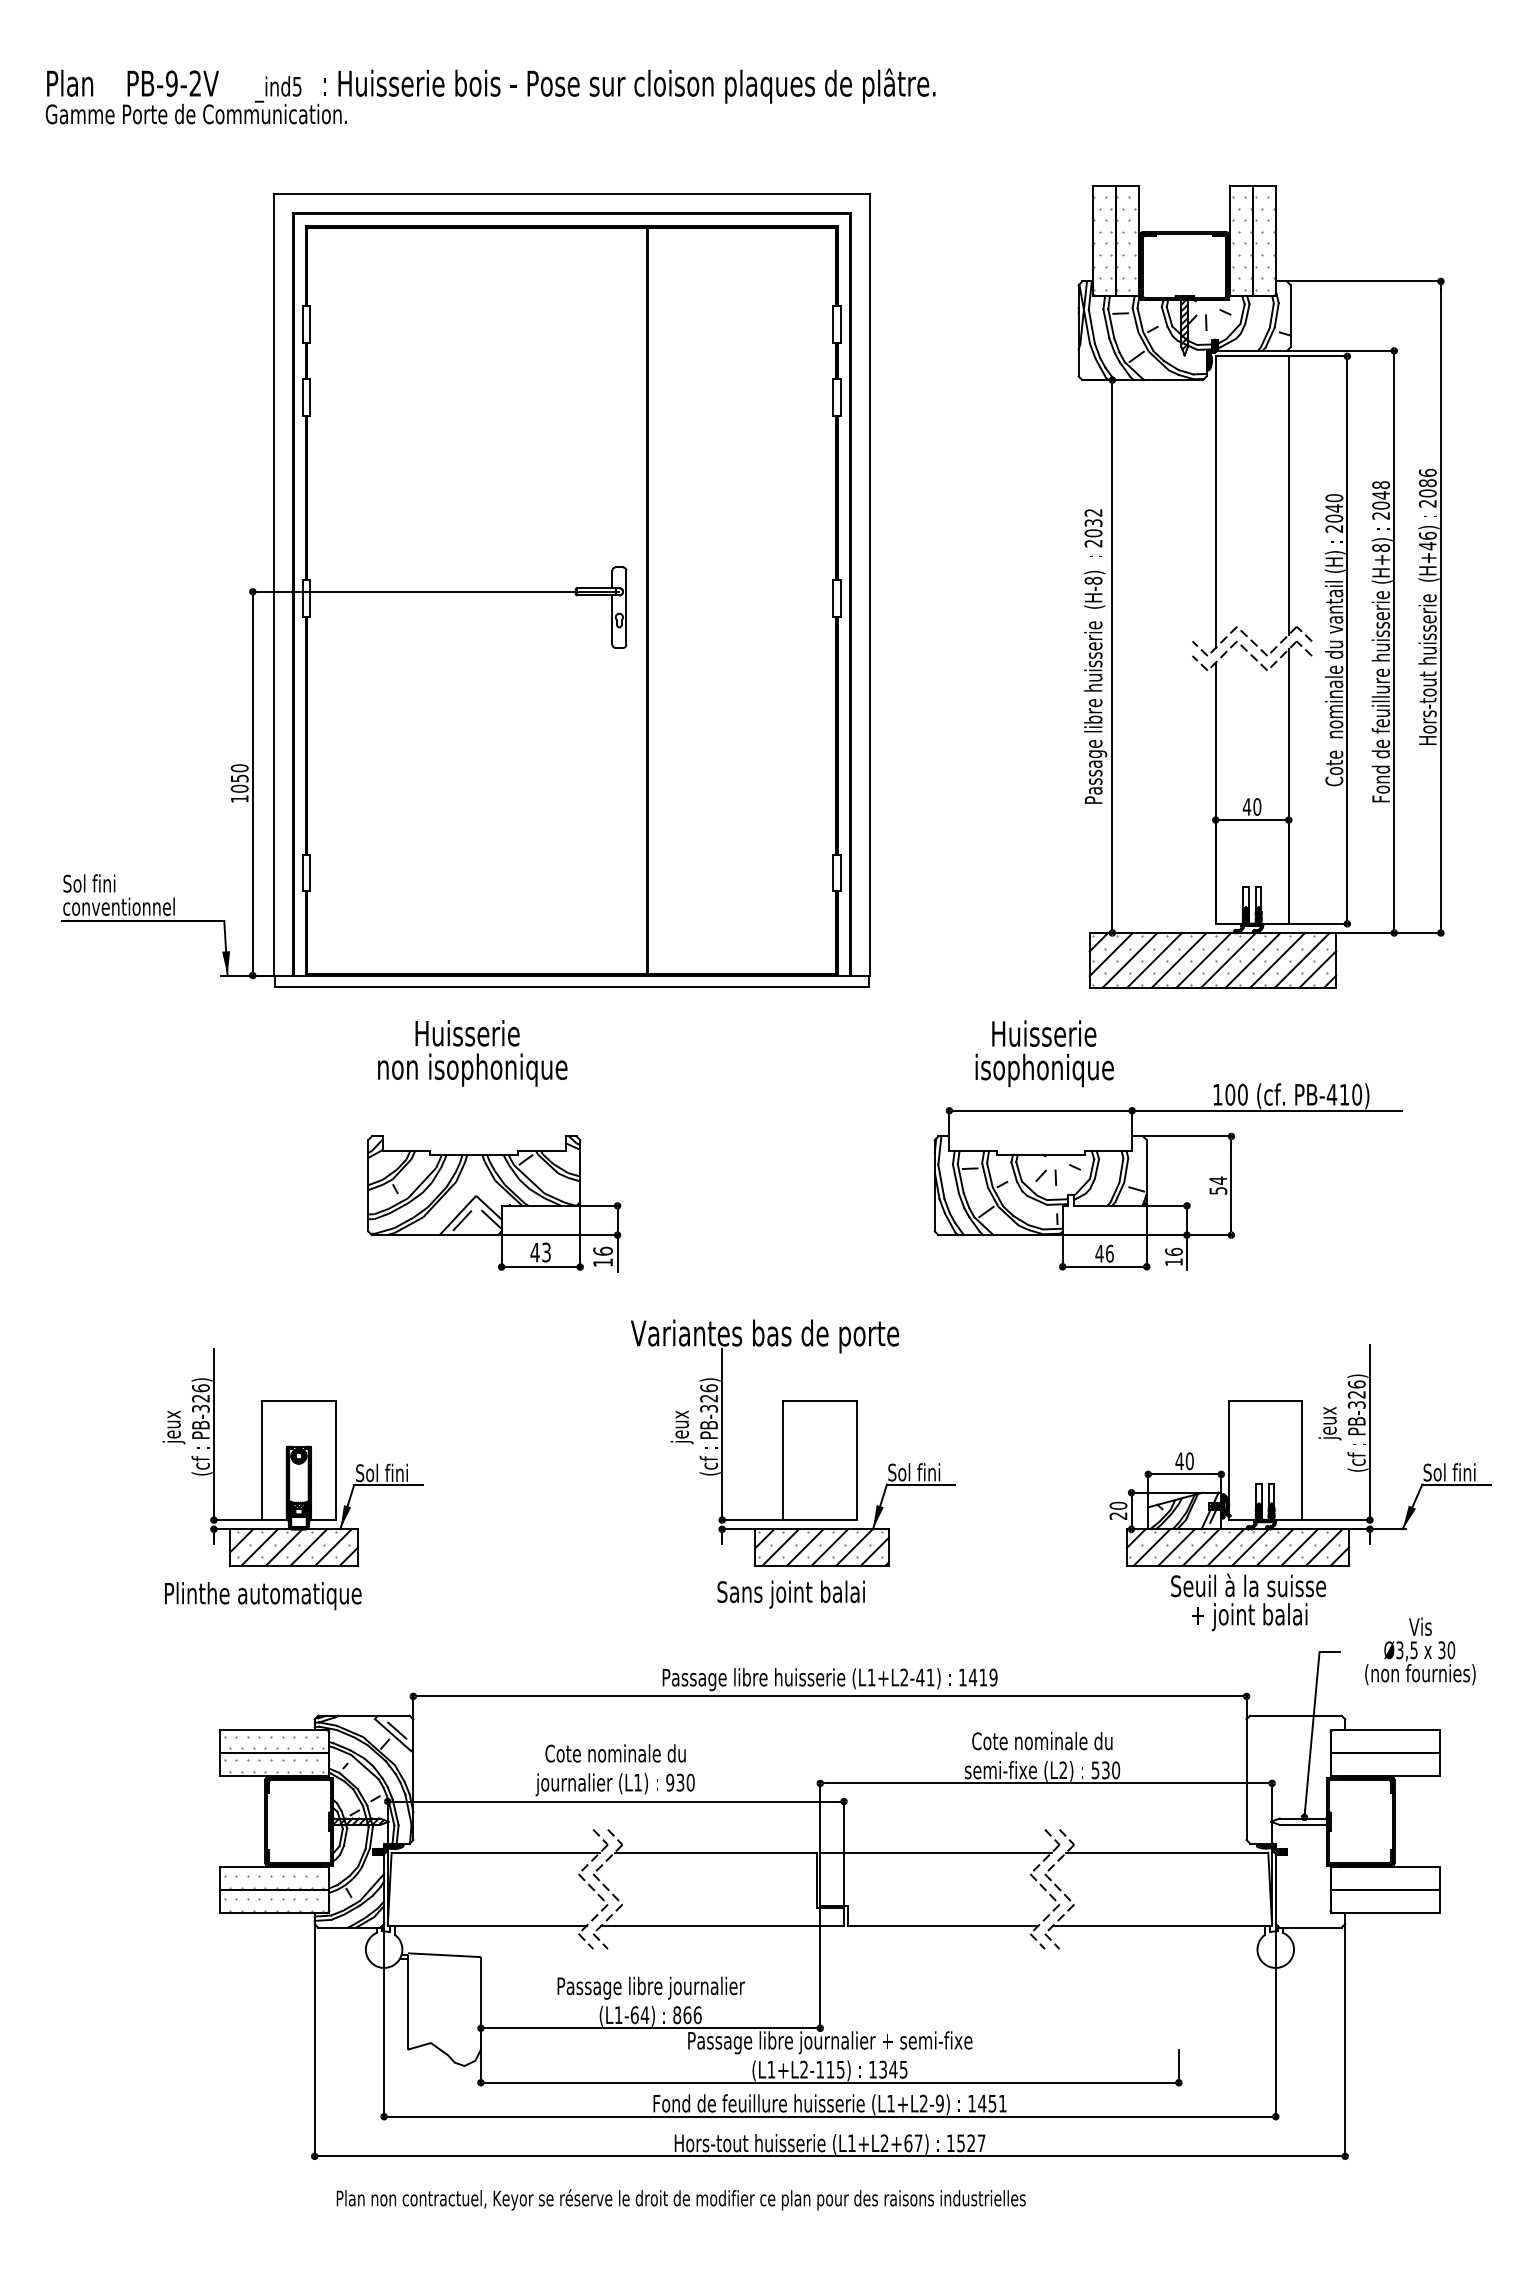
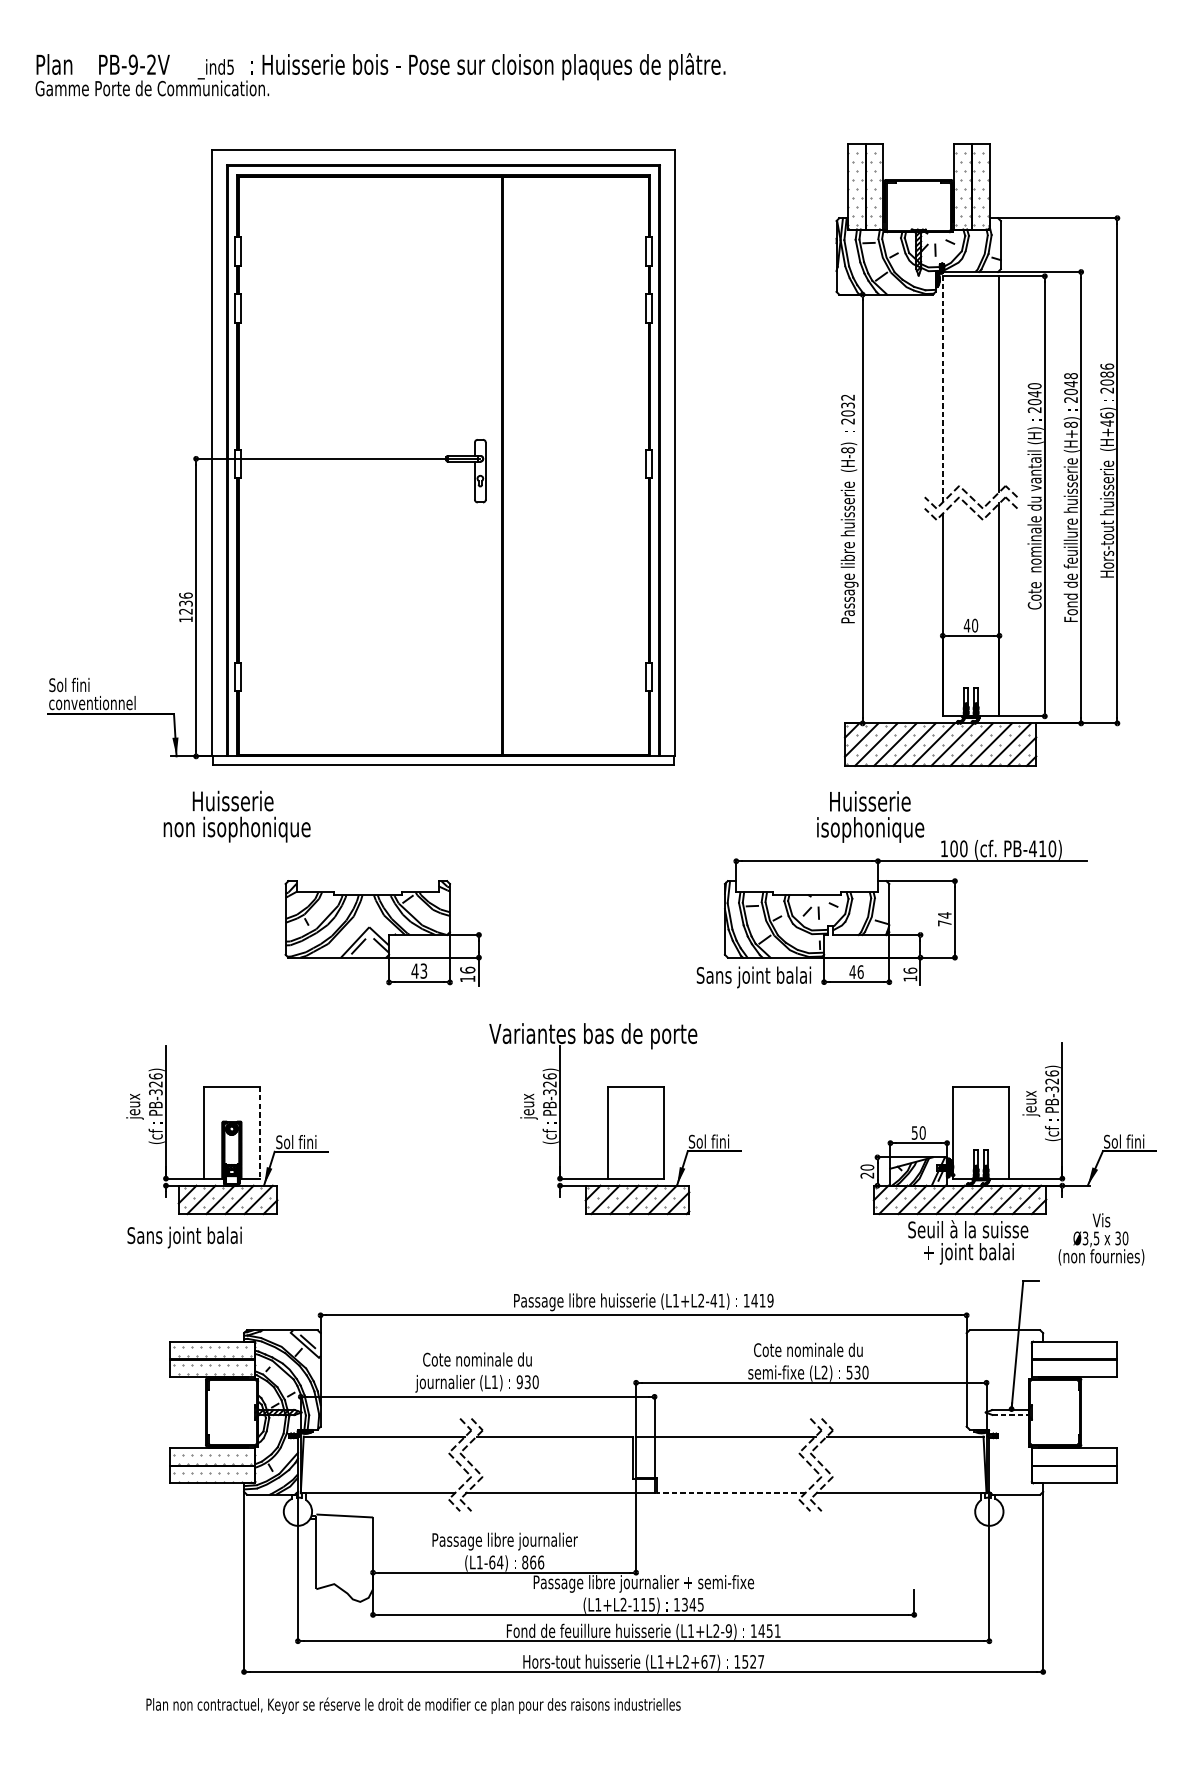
line: (1215, 502) -> (942, 389), solid -> dashed
text: (239, 778) -> (185, 603), 1050 -> 1236
text: (472, 1053) -> (236, 816), moved
text: (1044, 1053) -> (870, 816), moved
text: (1218, 1190) -> (944, 923), 54 -> 74
line: (335, 1461) -> (260, 1133), solid -> dashed
text: (1179, 1461) -> (914, 1133), 40 -> 50
text: (790, 1594) -> (753, 977), moved
text: (262, 1596) -> (203, 1237), Plinthe automatique -> Sans joint balai
text: (1420, 1651) -> (1101, 1239), moved
line: (1303, 1824) -> (1010, 1414), solid -> dashed
line: (942, 1925) -> (730, 1492), solid -> dashed
text: (680, 2199) -> (413, 1705), moved

